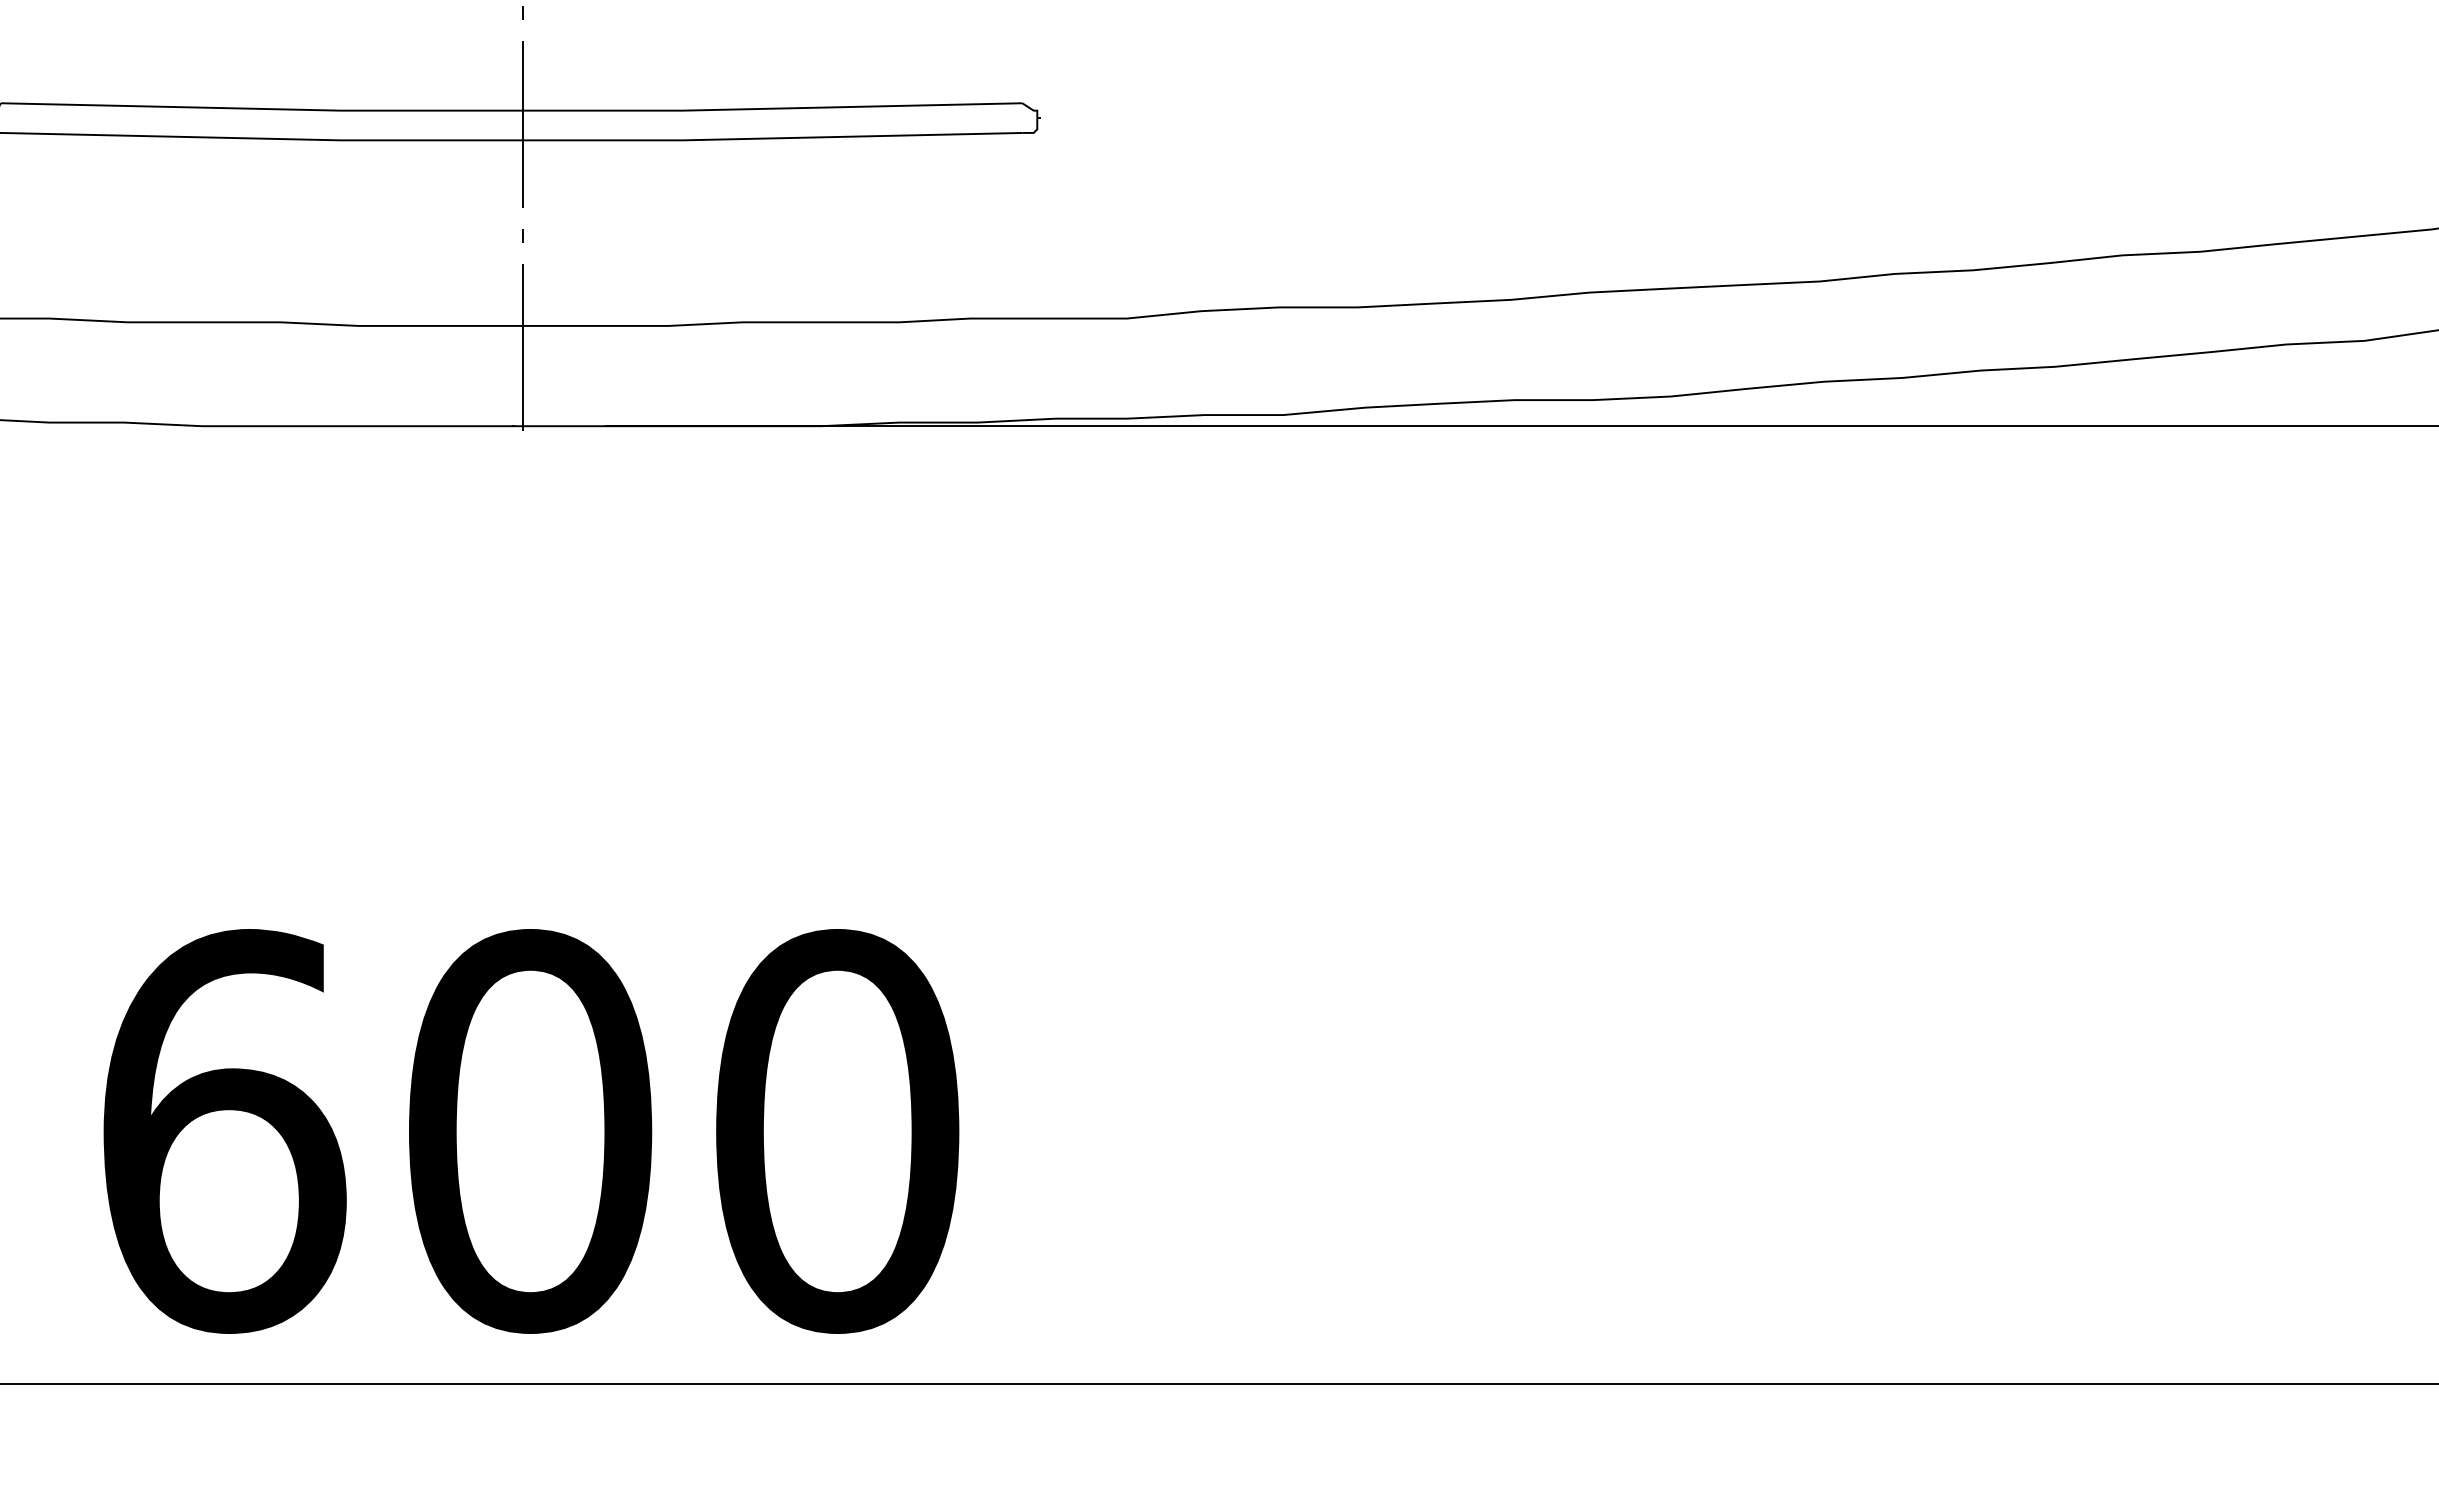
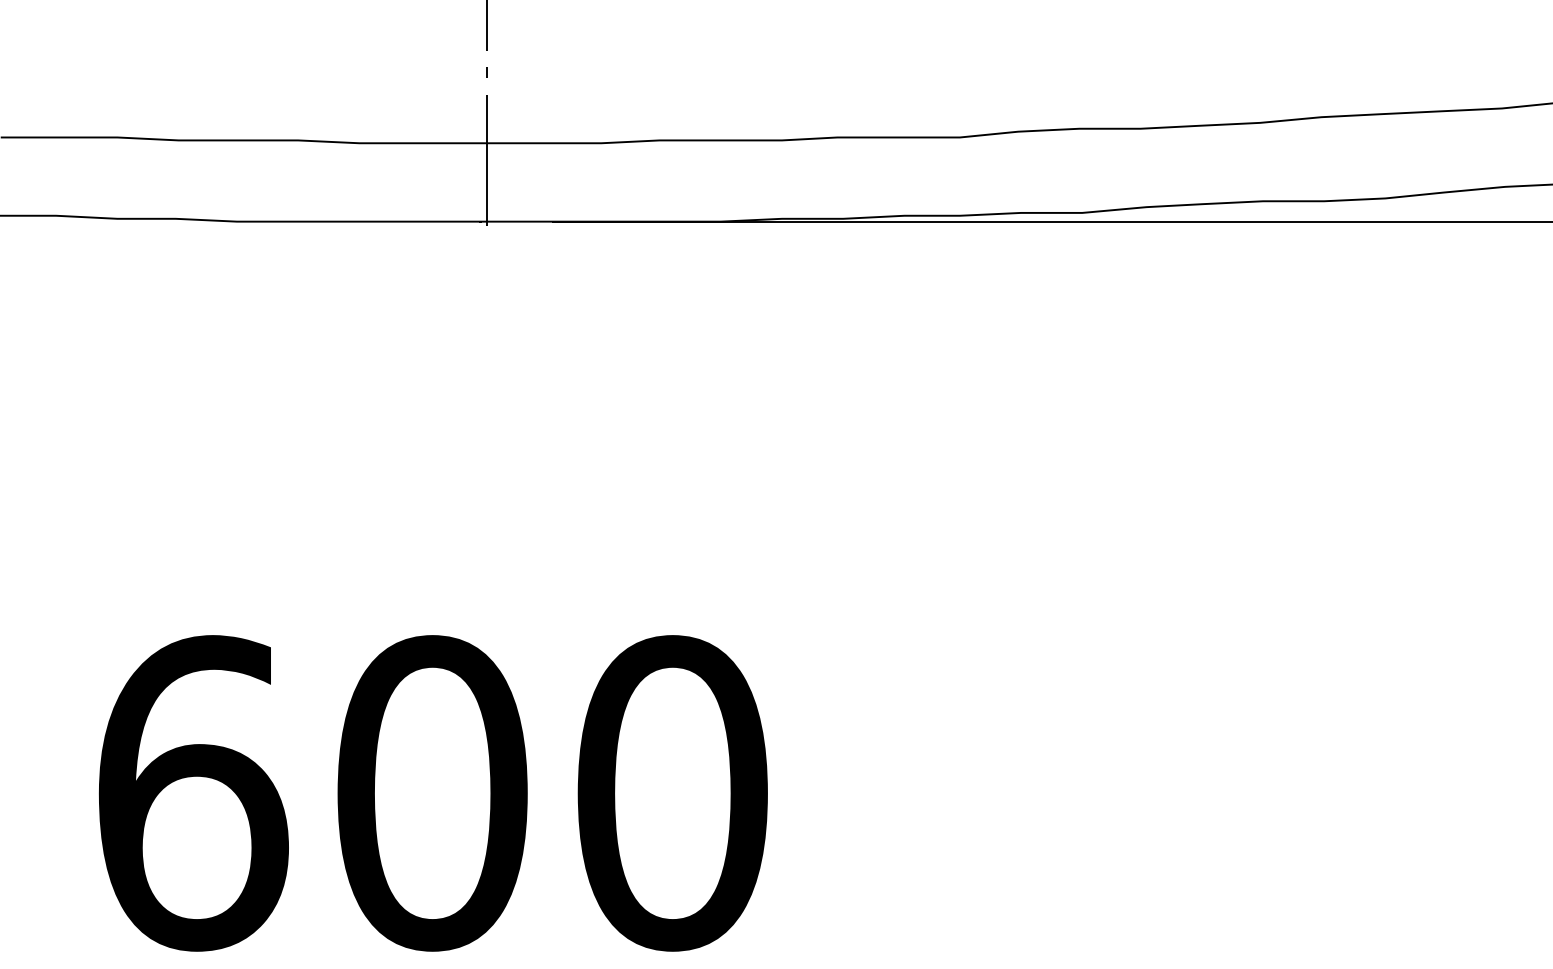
text: (531, 1131) -> (433, 793), moved

